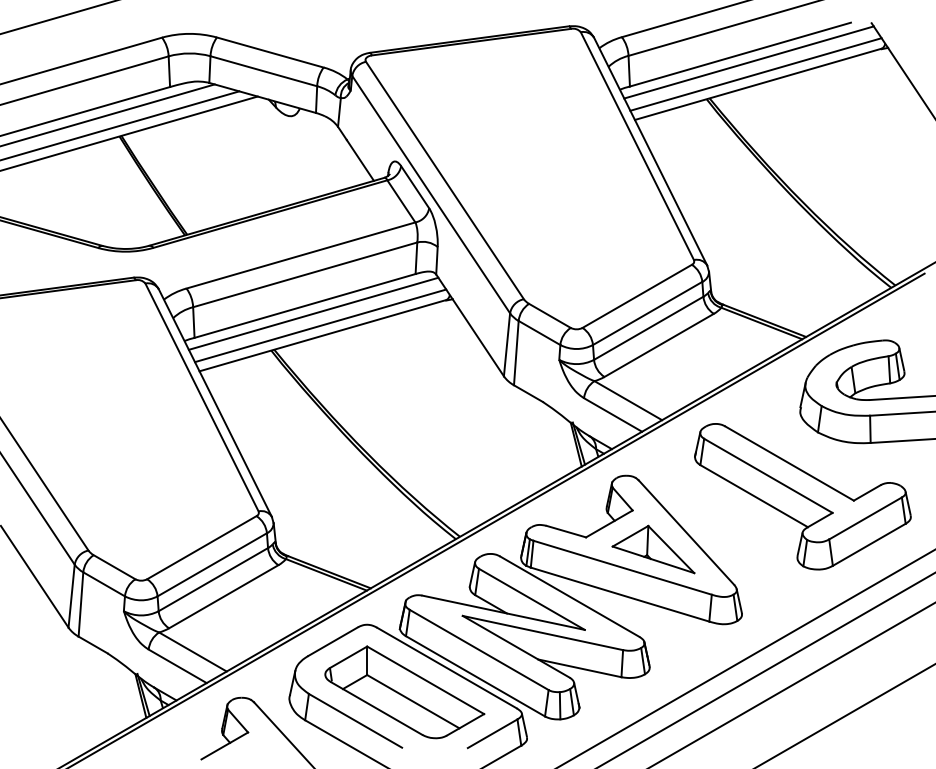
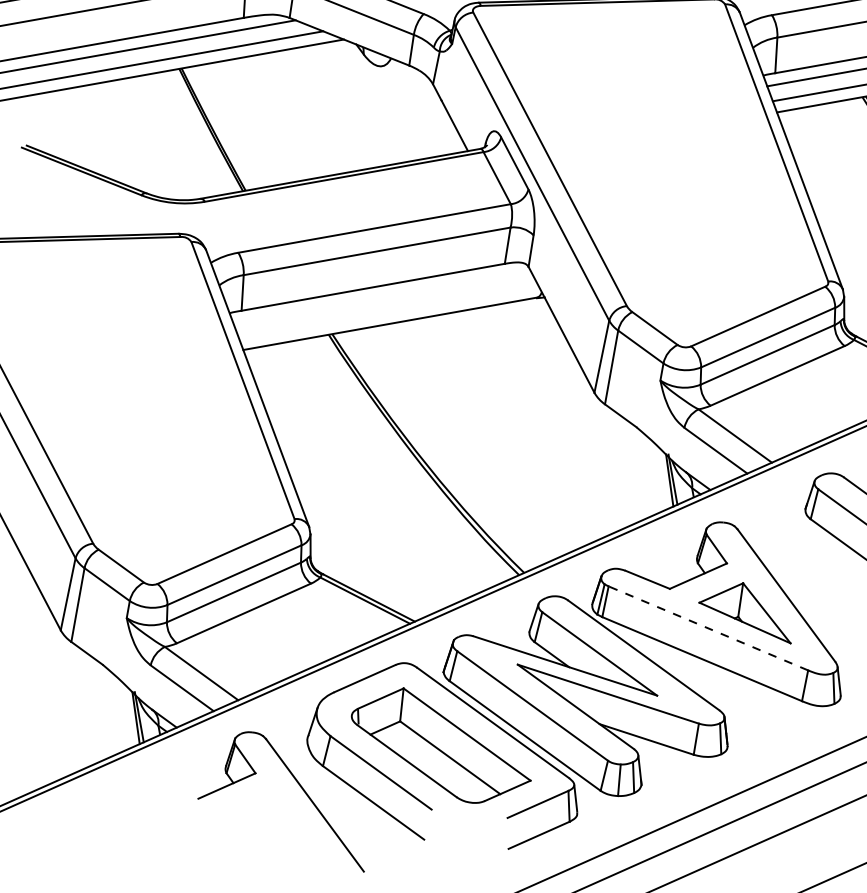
line: (313, 313) -> (382, 297), removed
line: (320, 325) -> (388, 311), removed
line: (622, 567) -> (708, 628), solid -> dashed

